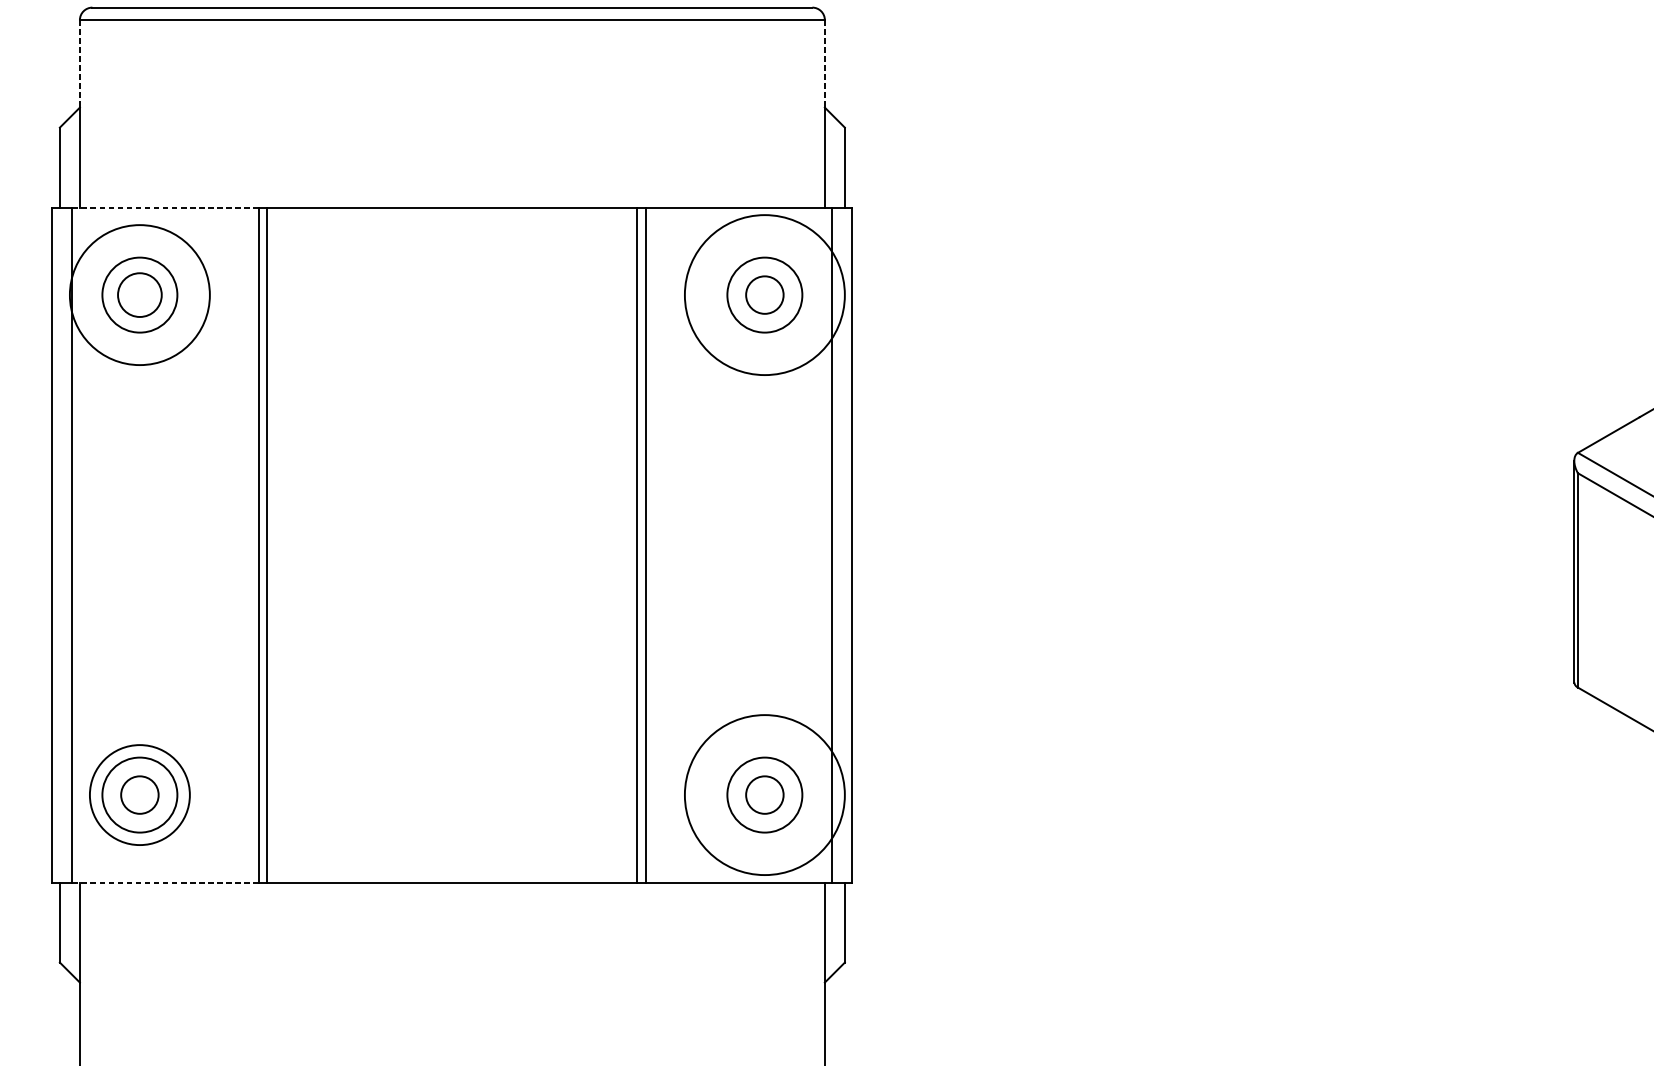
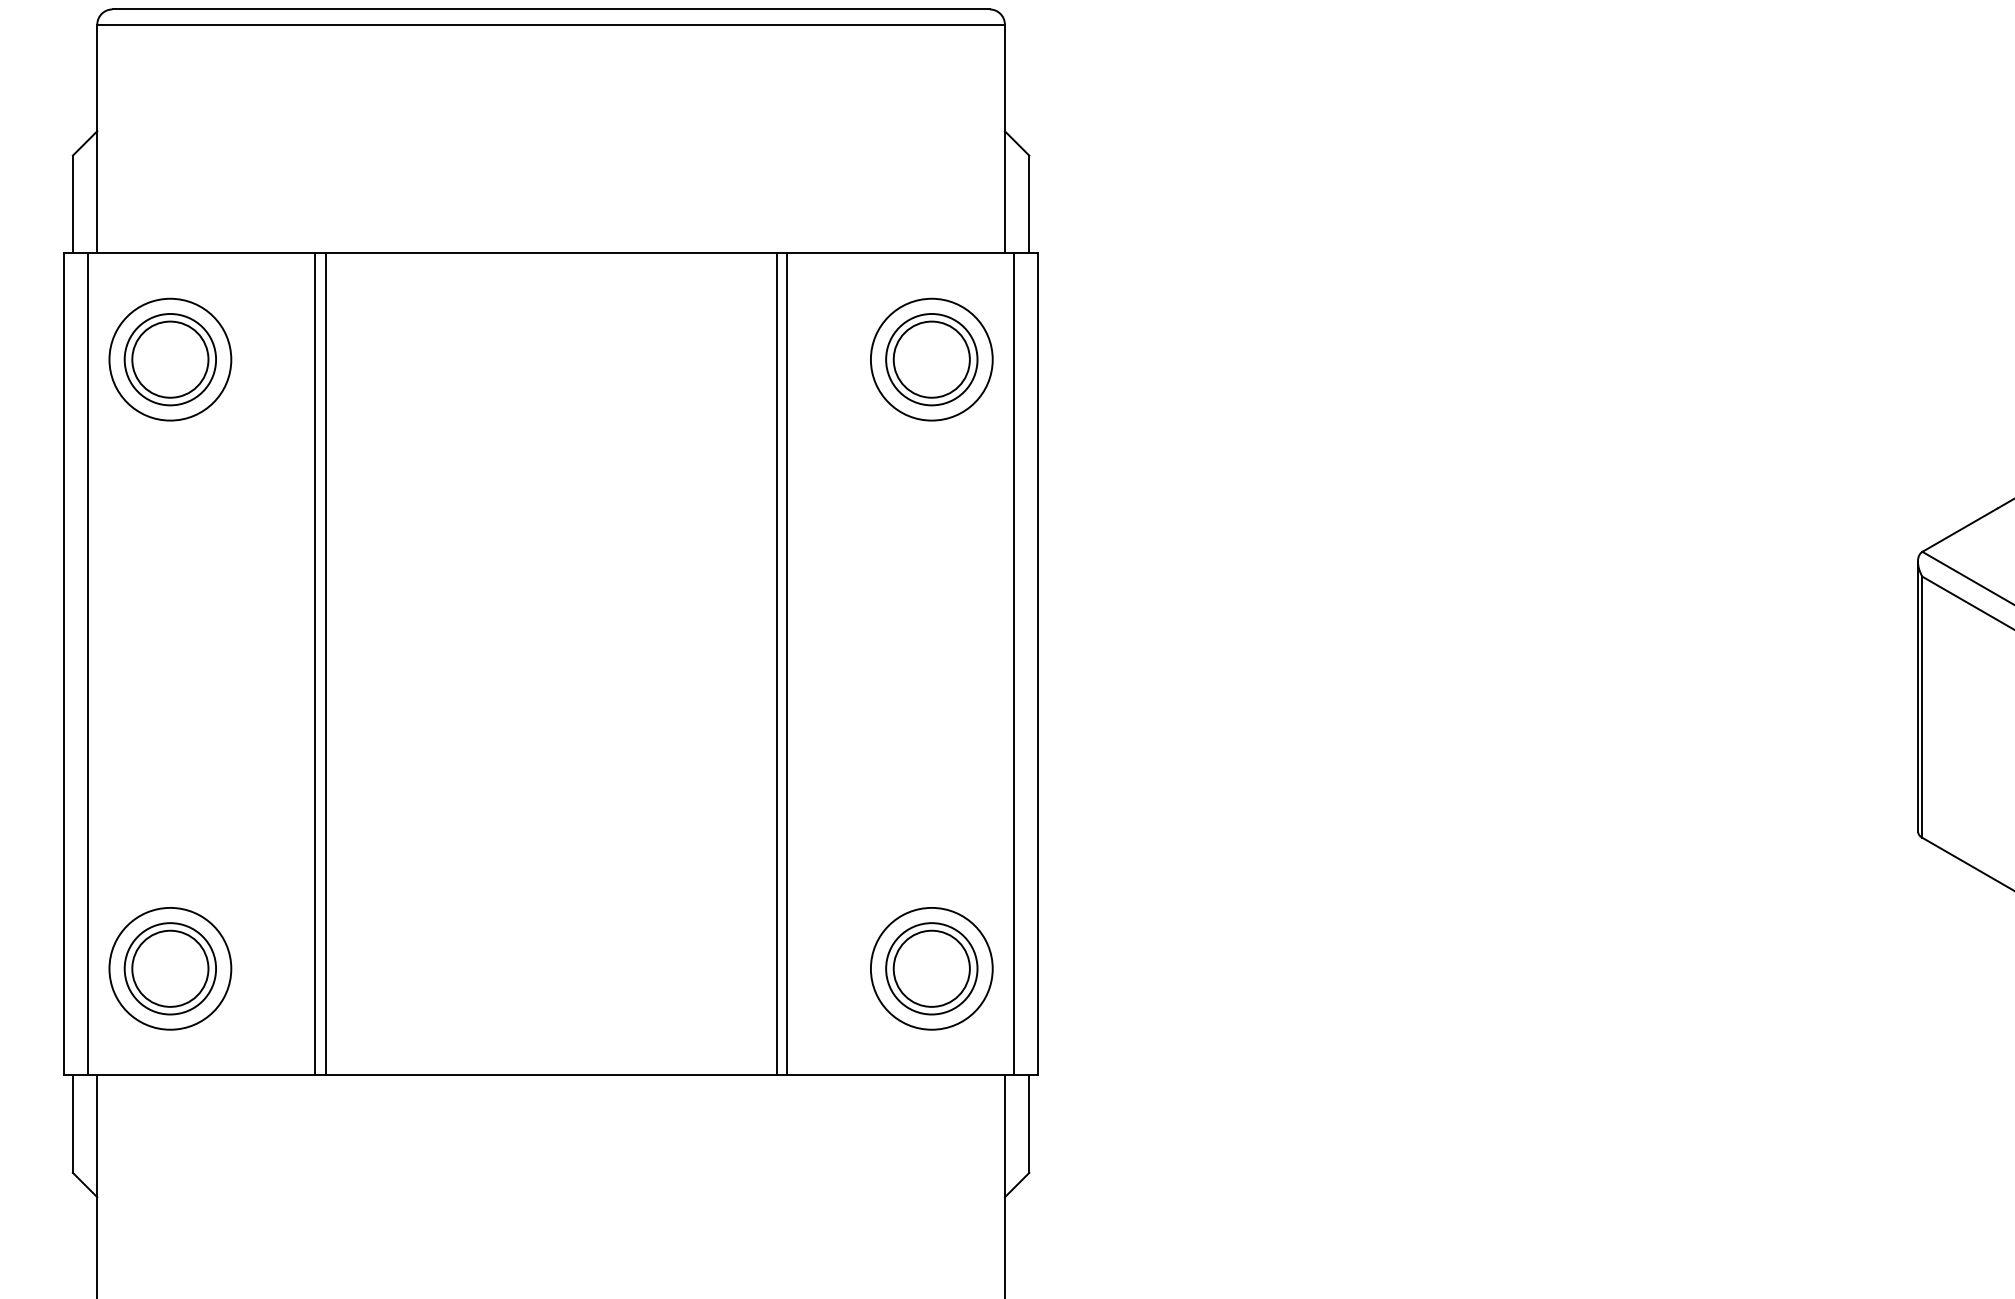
line: (80, 64) -> (97, 78), dashed -> solid
line: (824, 64) -> (1004, 78), dashed -> solid
line: (166, 207) -> (202, 253), dashed -> solid
circle: (139, 294) -> (170, 359), size x0.71
circle: (139, 294) -> (170, 359), size x1.43
circle: (764, 294) -> (931, 359), size x0.62
circle: (764, 294) -> (931, 359), size x1.67
circle: (139, 794) -> (170, 968), size x1.67
circle: (764, 794) -> (931, 968), size x0.62
circle: (764, 794) -> (931, 968), size x1.67
line: (166, 882) -> (202, 1075), dashed -> solid

